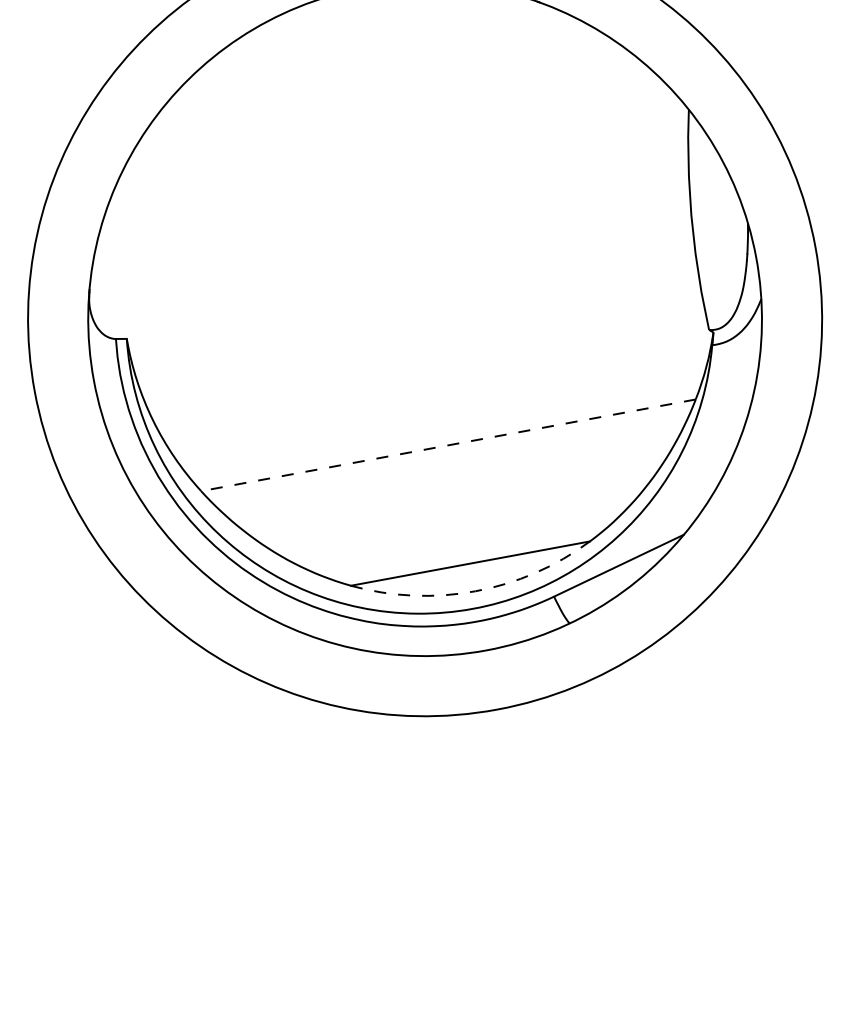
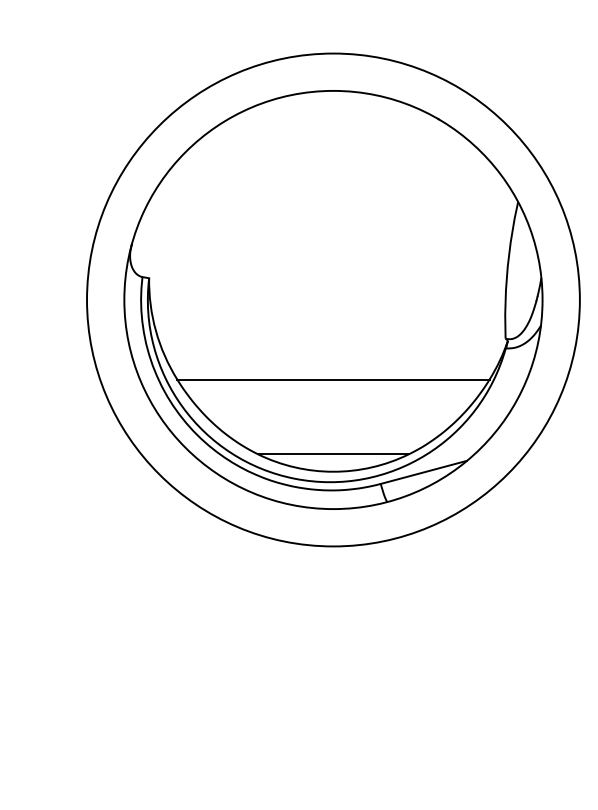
line: (446, 445) -> (332, 379), dashed -> solid
arc: (475, 590) -> (333, 471), dashed -> solid

